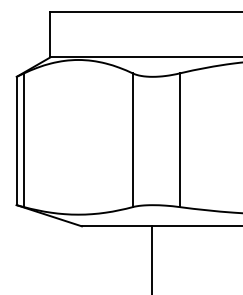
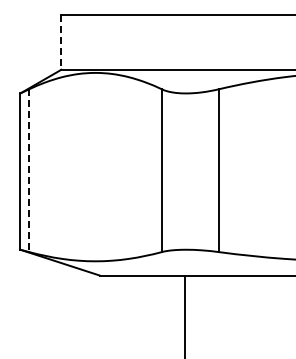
line: (50, 35) -> (61, 42), solid -> dashed
line: (24, 140) -> (29, 171), solid -> dashed

